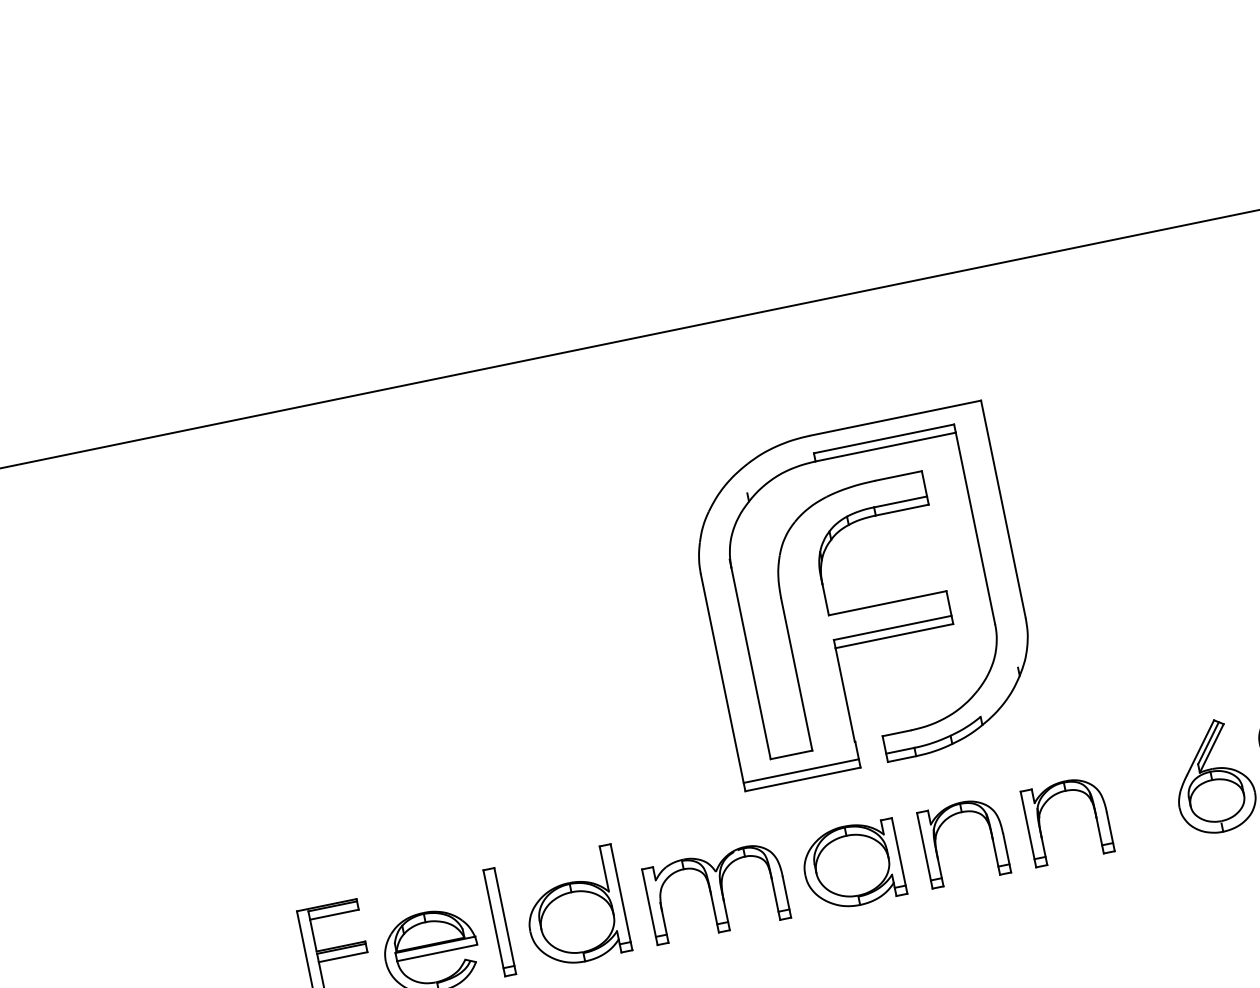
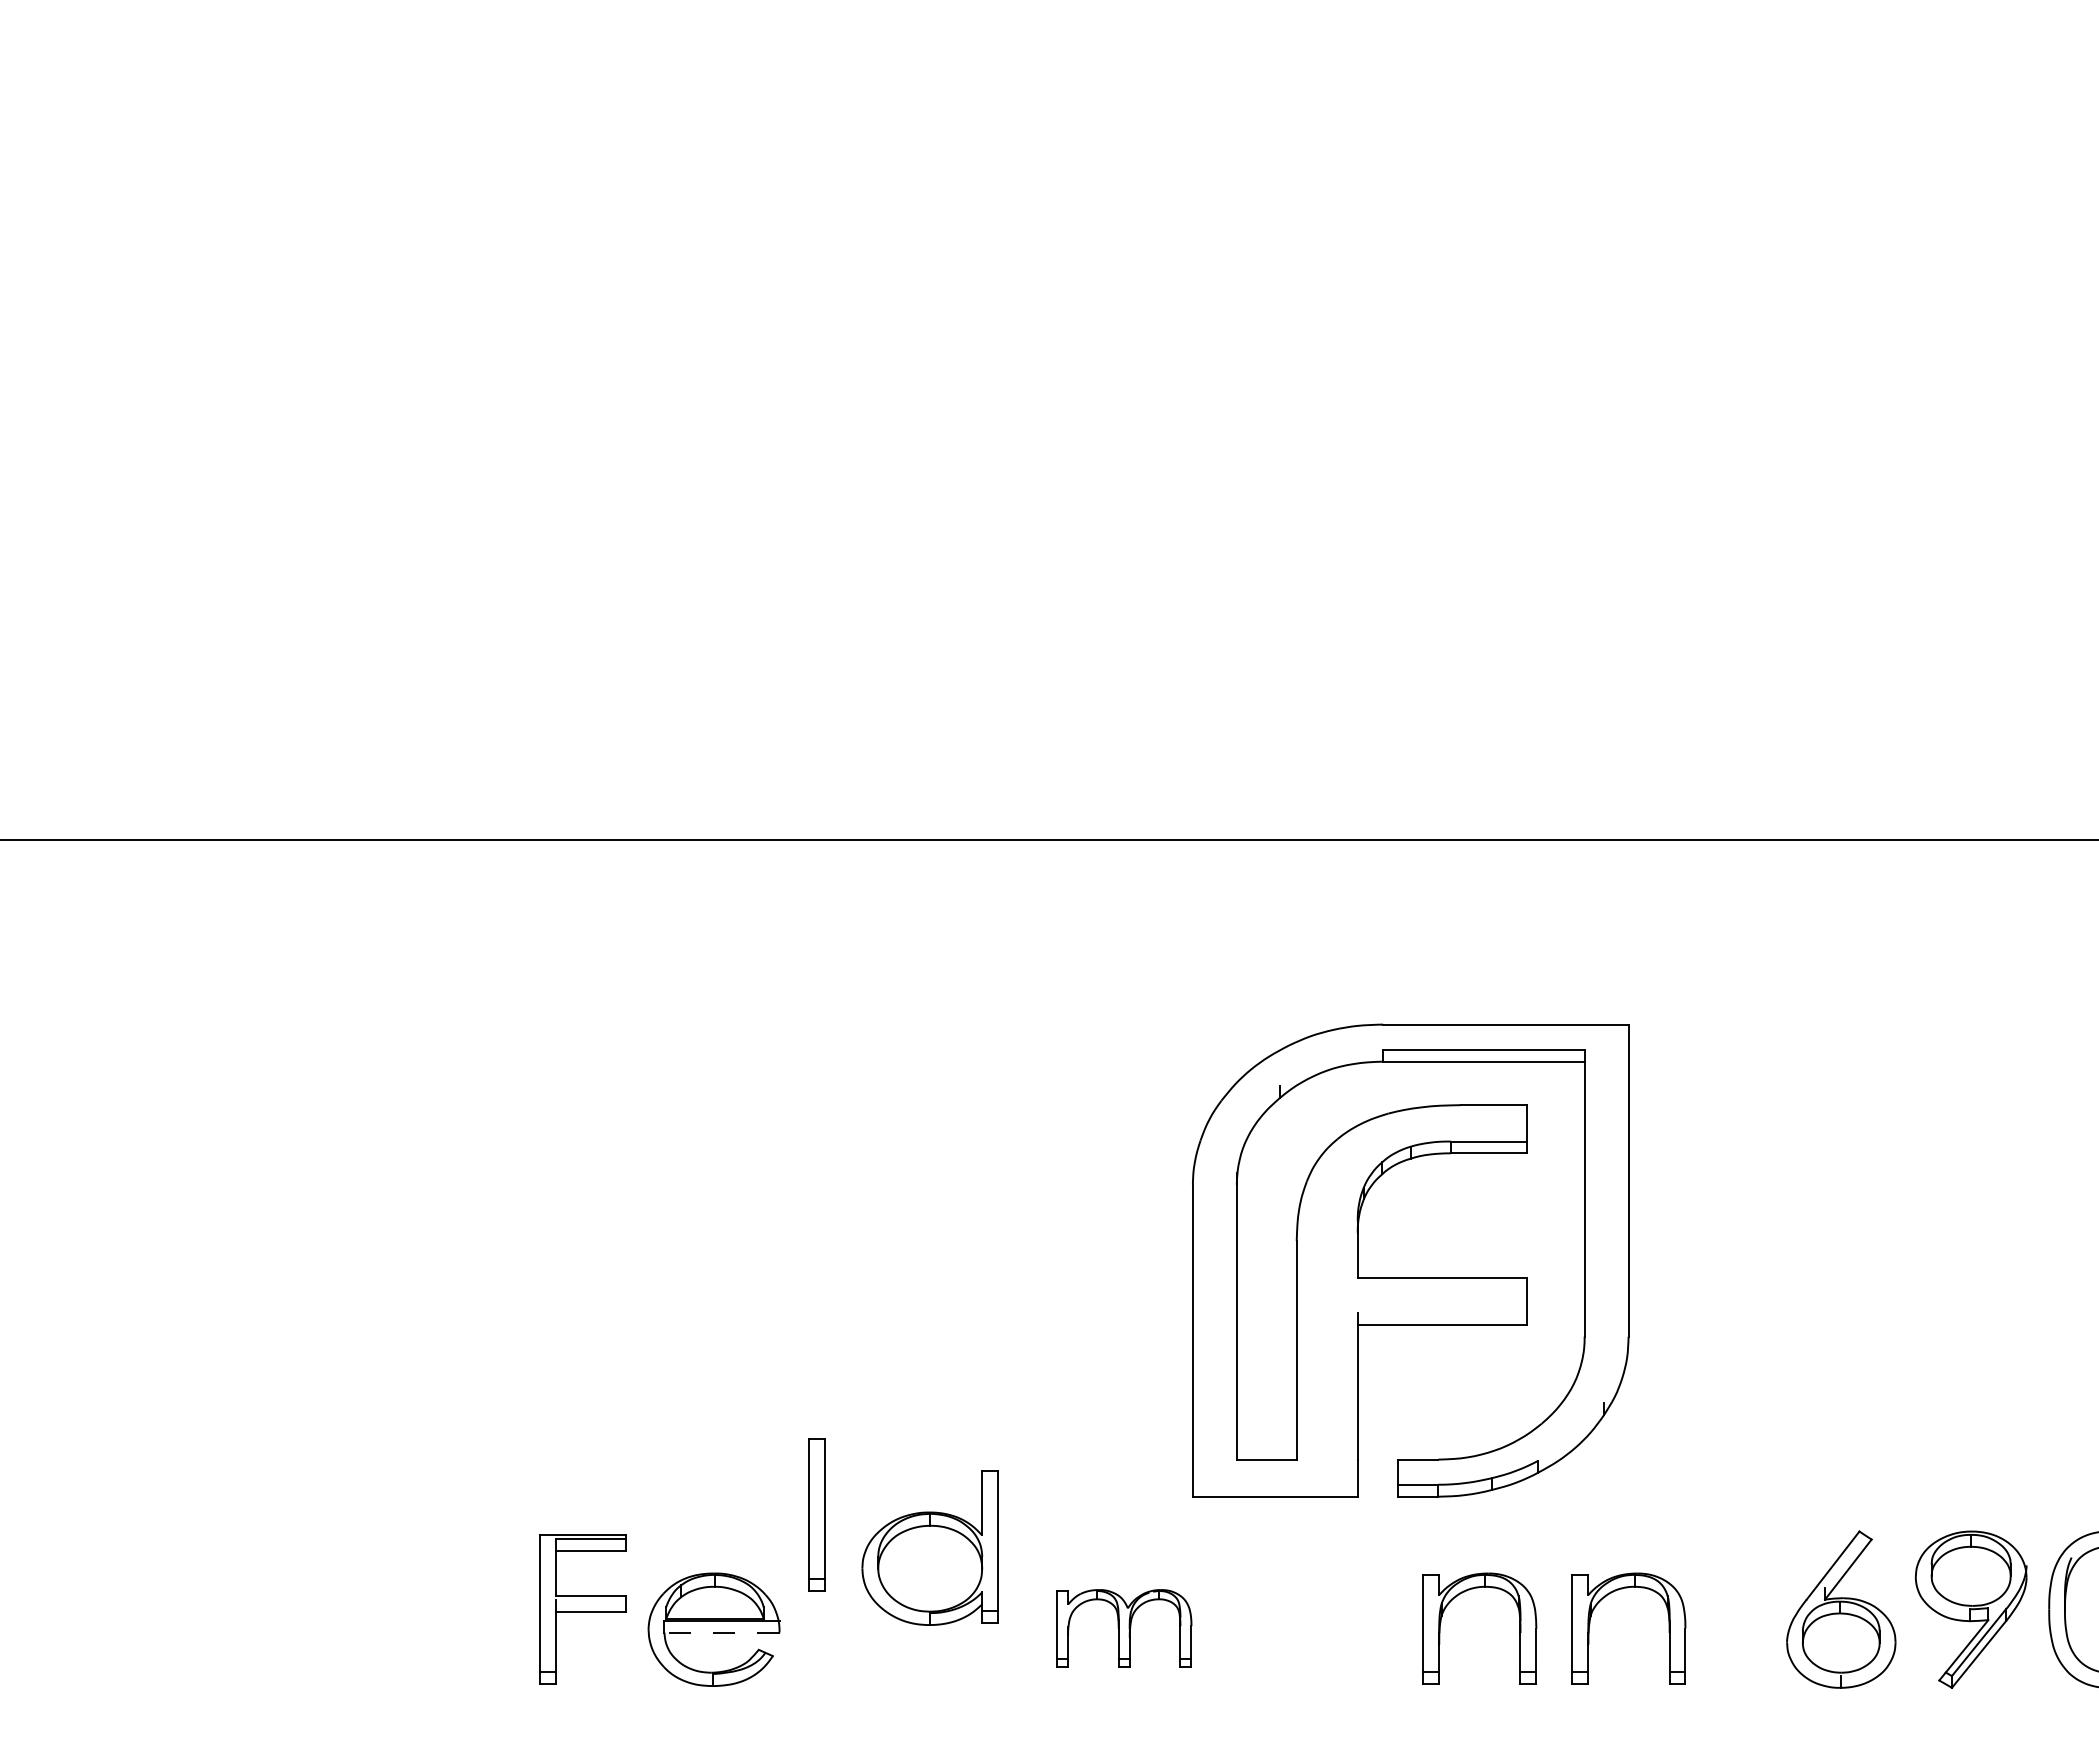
line: (892, 628) -> (1441, 1313), removed
line: (1208, 743) -> (1845, 1561), removed
line: (801, 770) -> (1275, 1484), removed
part: (851, 865) -> (1318, 1629), removed
part: (716, 892) -> (1124, 1628), size x0.7
part: (574, 907) -> (929, 1547), moved
part: (499, 922) -> (816, 1514), moved
line: (341, 948) -> (590, 1599), removed
line: (436, 953) -> (721, 1632), solid -> dashed

